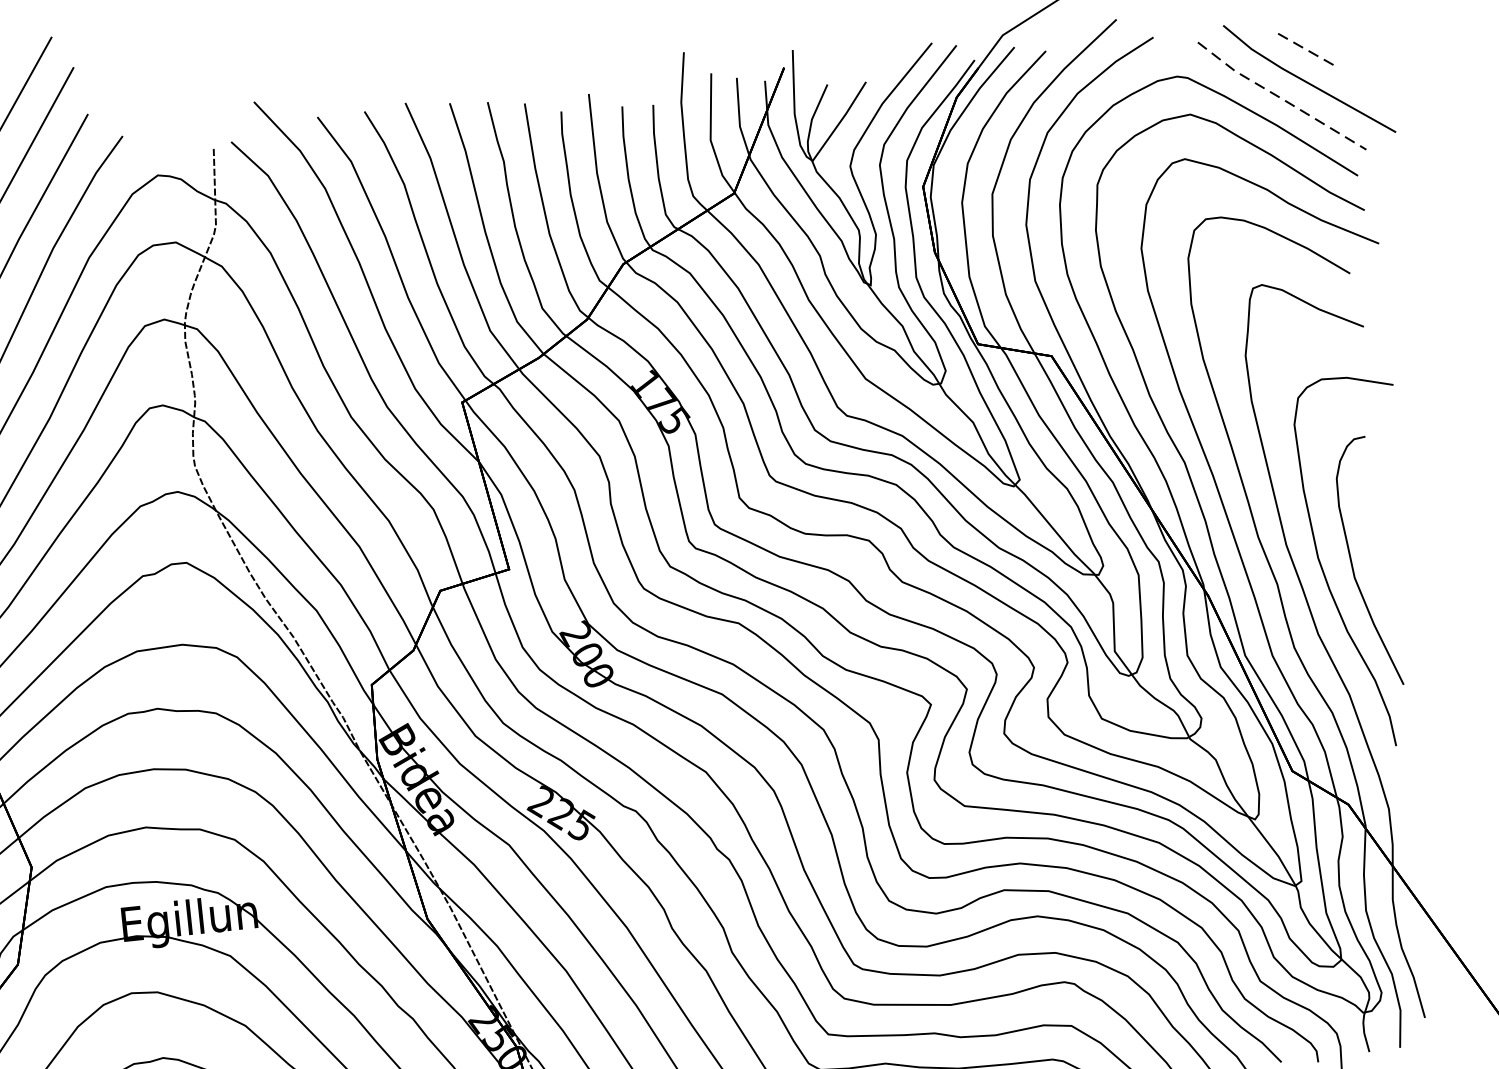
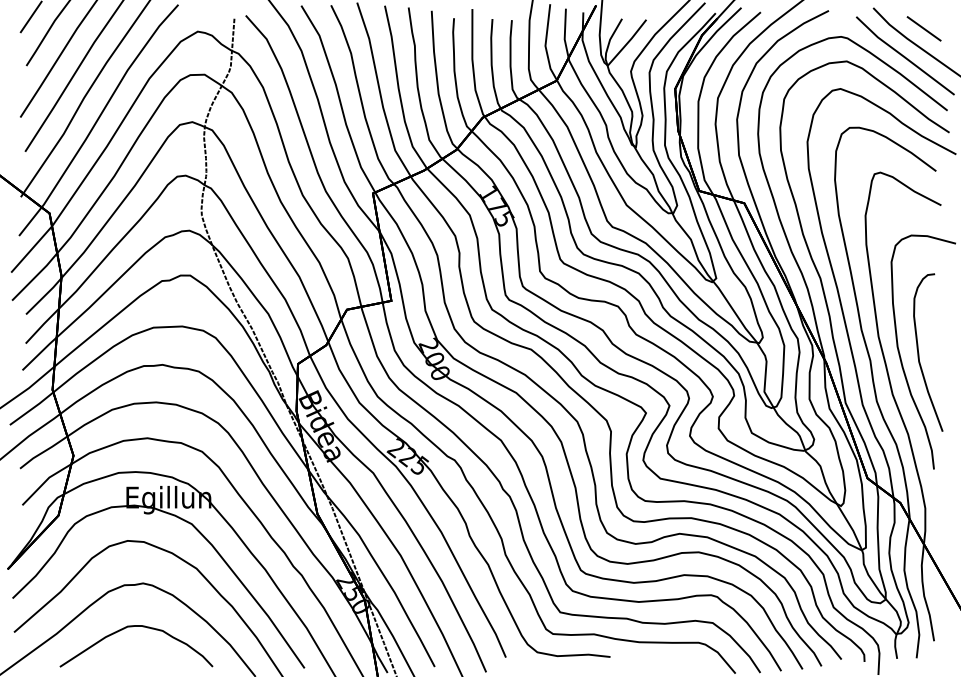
line: (1307, 51) -> (924, 29), dashed -> solid
line: (1280, 98) -> (904, 57), dashed -> solid

